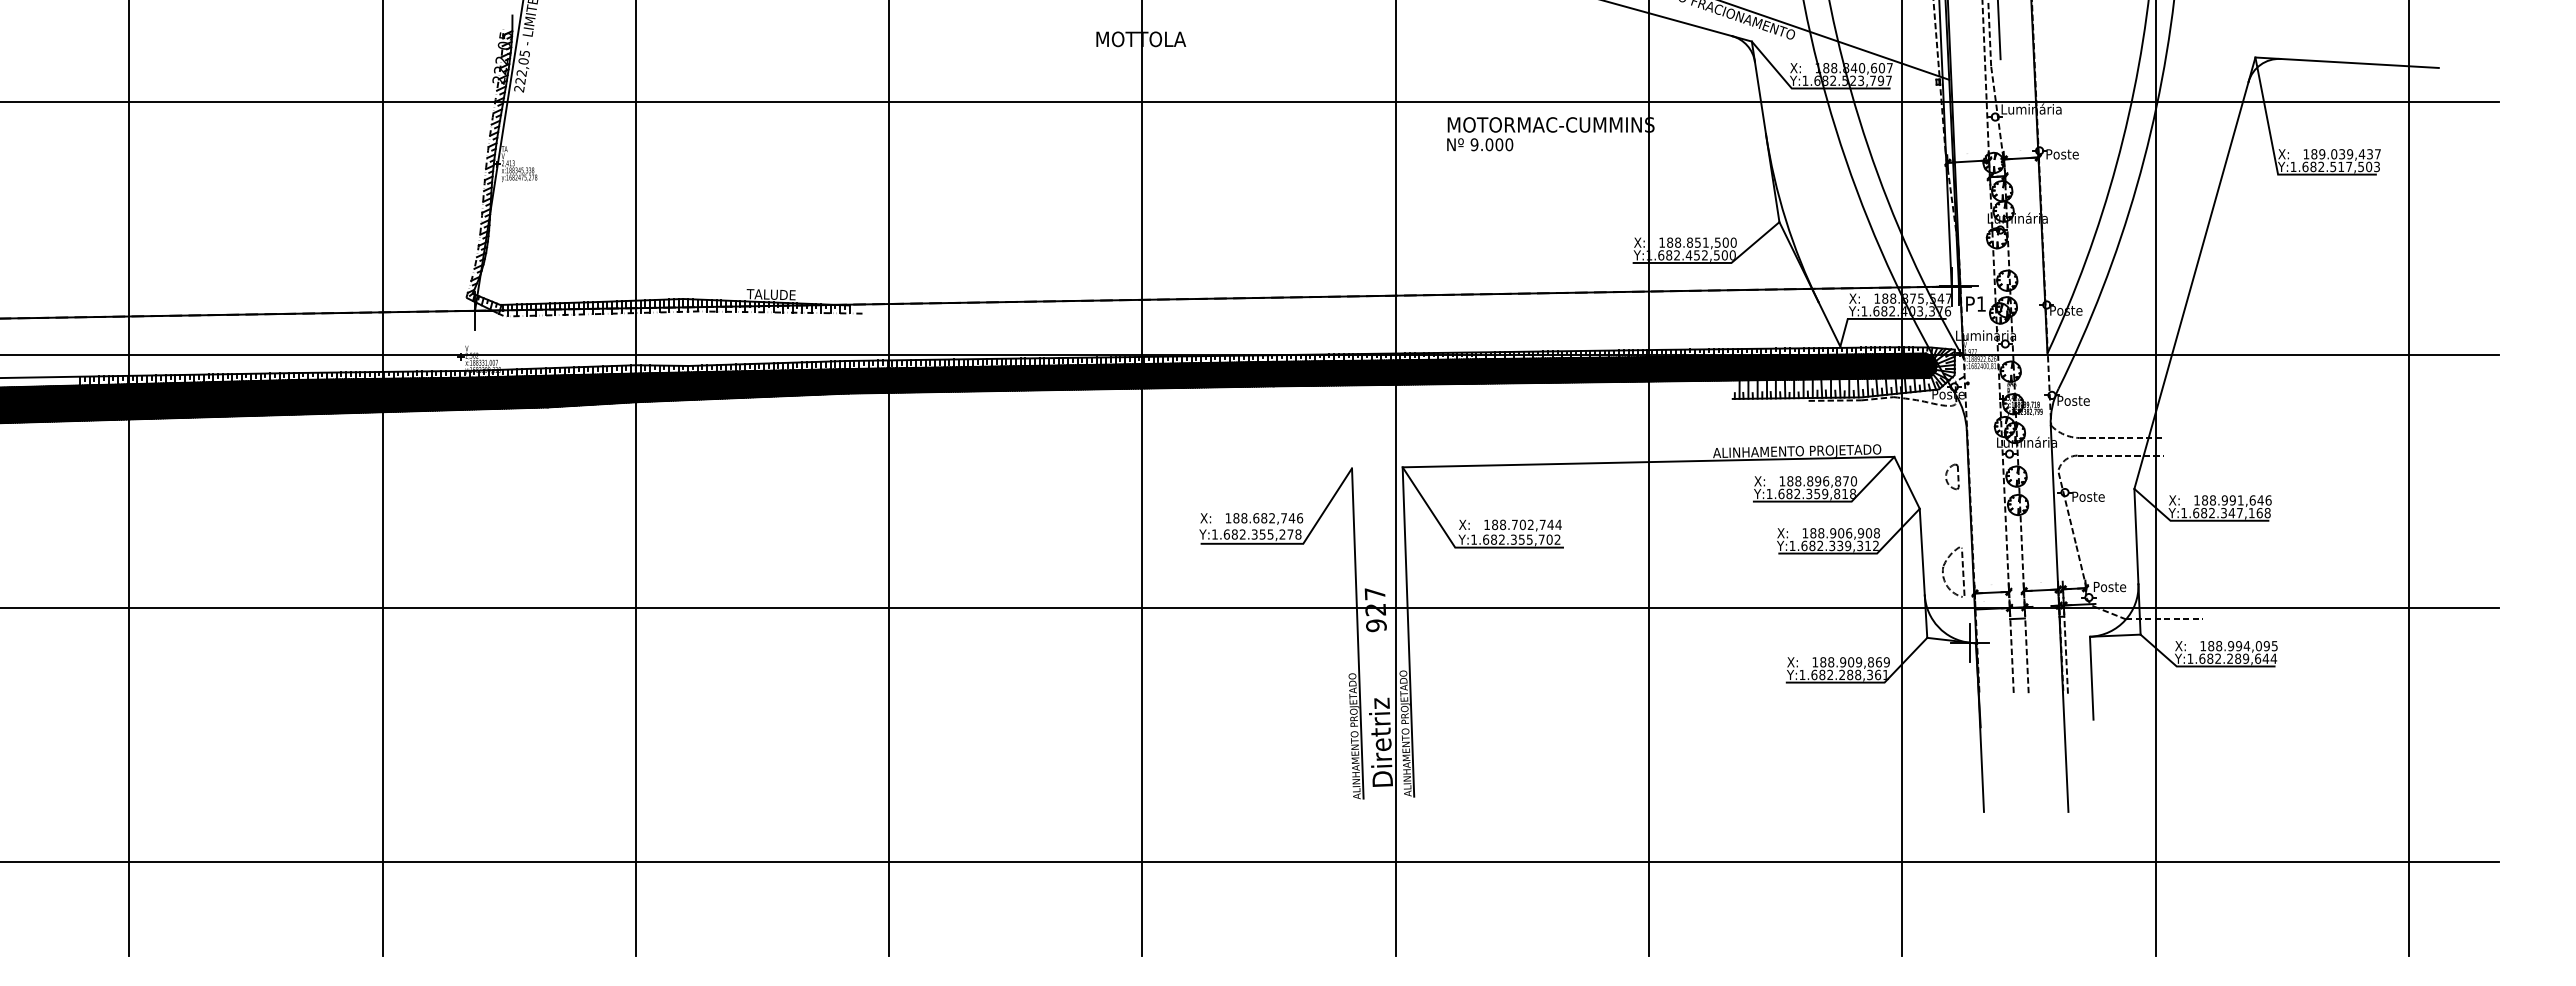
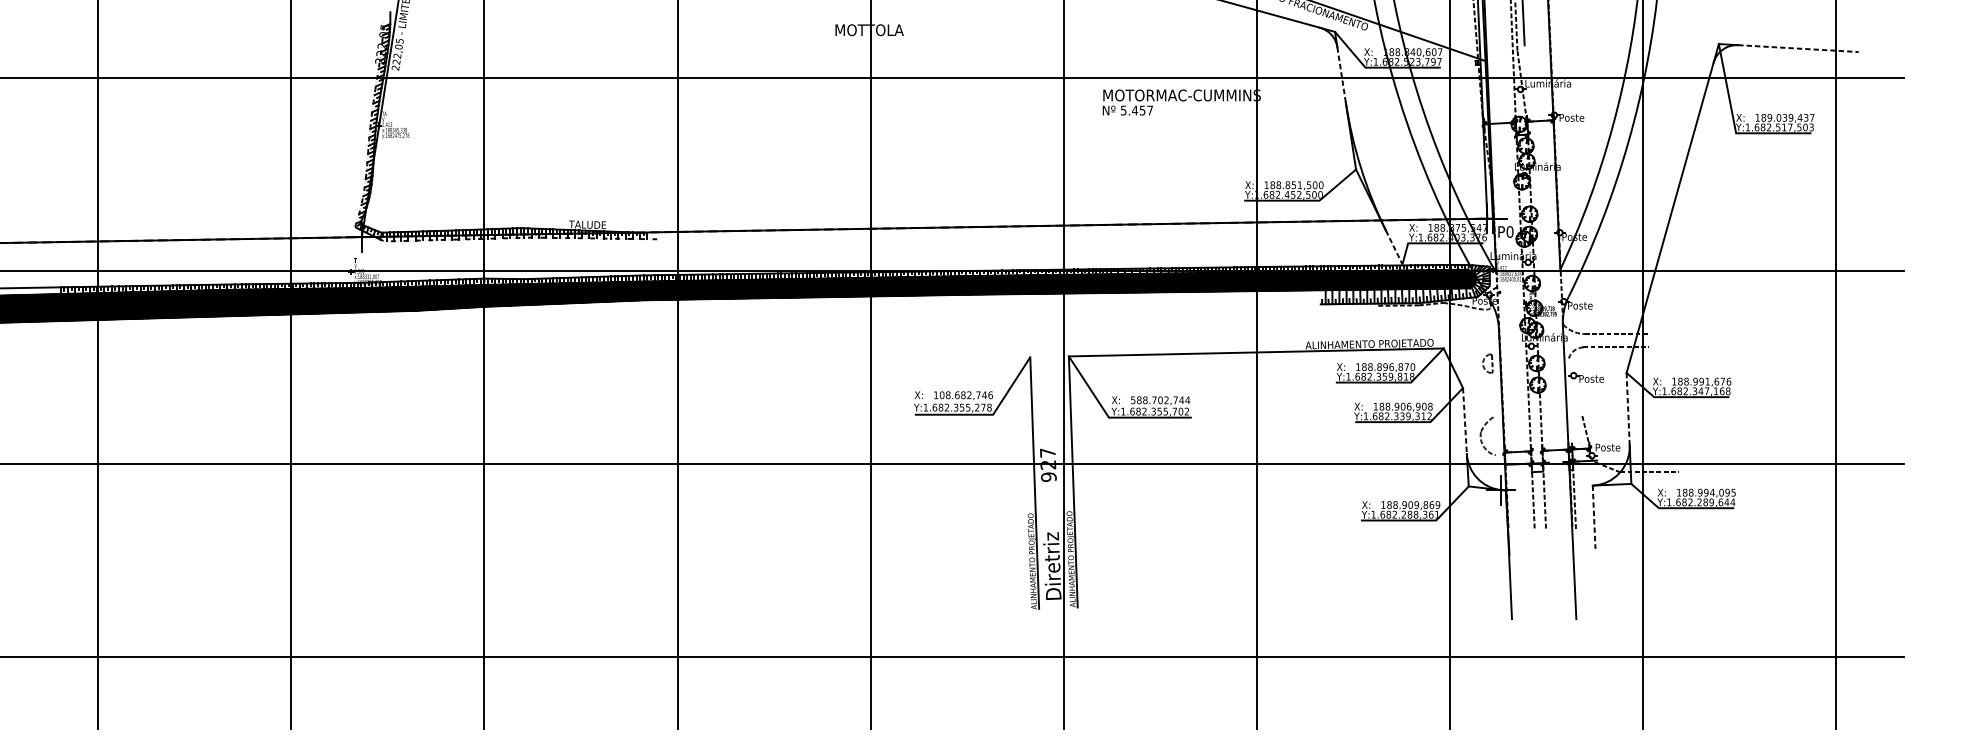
line: (2360, 63) -> (1798, 48), solid -> dashed
line: (1760, 97) -> (1341, 74), solid -> dashed
text: (1491, 144) -> (1136, 110), 9.000 -> 5.457
text: (1981, 303) -> (1510, 231), P1 -> P0
line: (1829, 324) -> (1394, 247), solid -> dashed
text: (2260, 500) -> (1722, 381), 188.991,646 -> 188.991,676
line: (2066, 507) -> (1574, 387), removed
text: (1236, 518) -> (942, 395), 188.682,746 -> 108.682,746
text: (1486, 524) -> (1132, 400), 188.702,744 -> 588.702,744
line: (2136, 536) -> (1628, 409), solid -> dashed
line: (1922, 552) -> (1465, 421), solid -> dashed
line: (1962, 571) -> (1495, 435), removed
line: (2091, 678) -> (1593, 517), solid -> dashed

